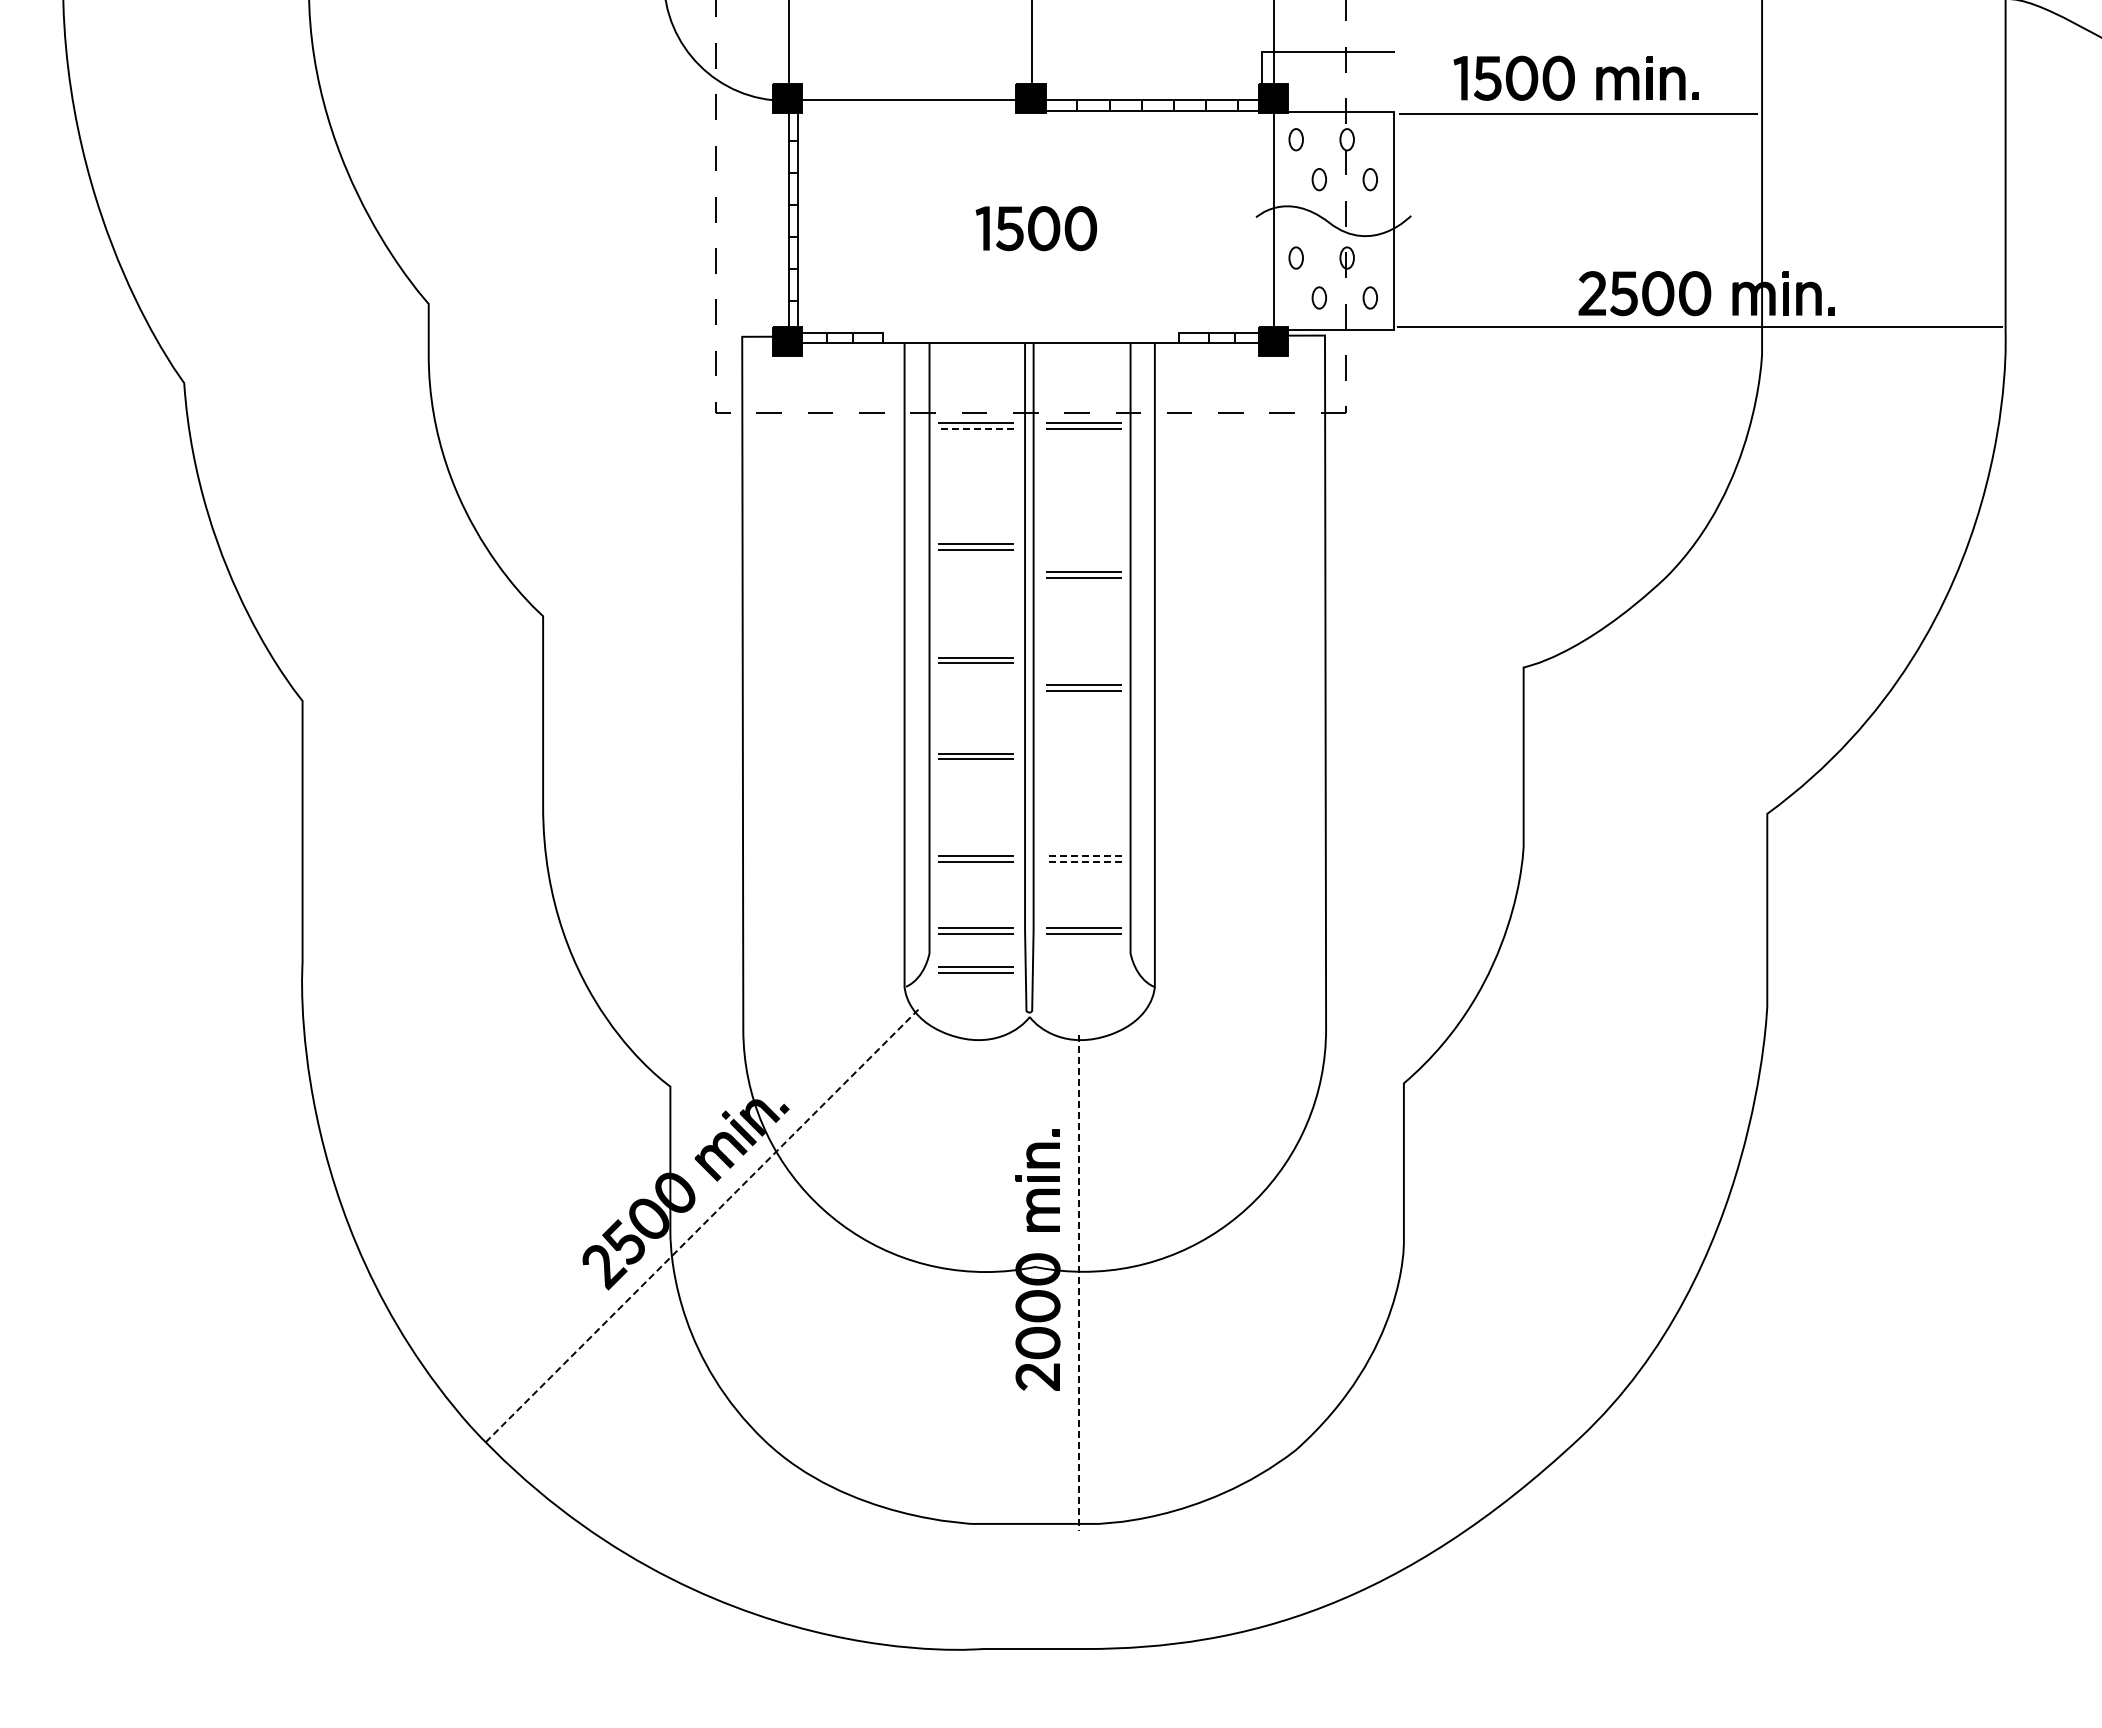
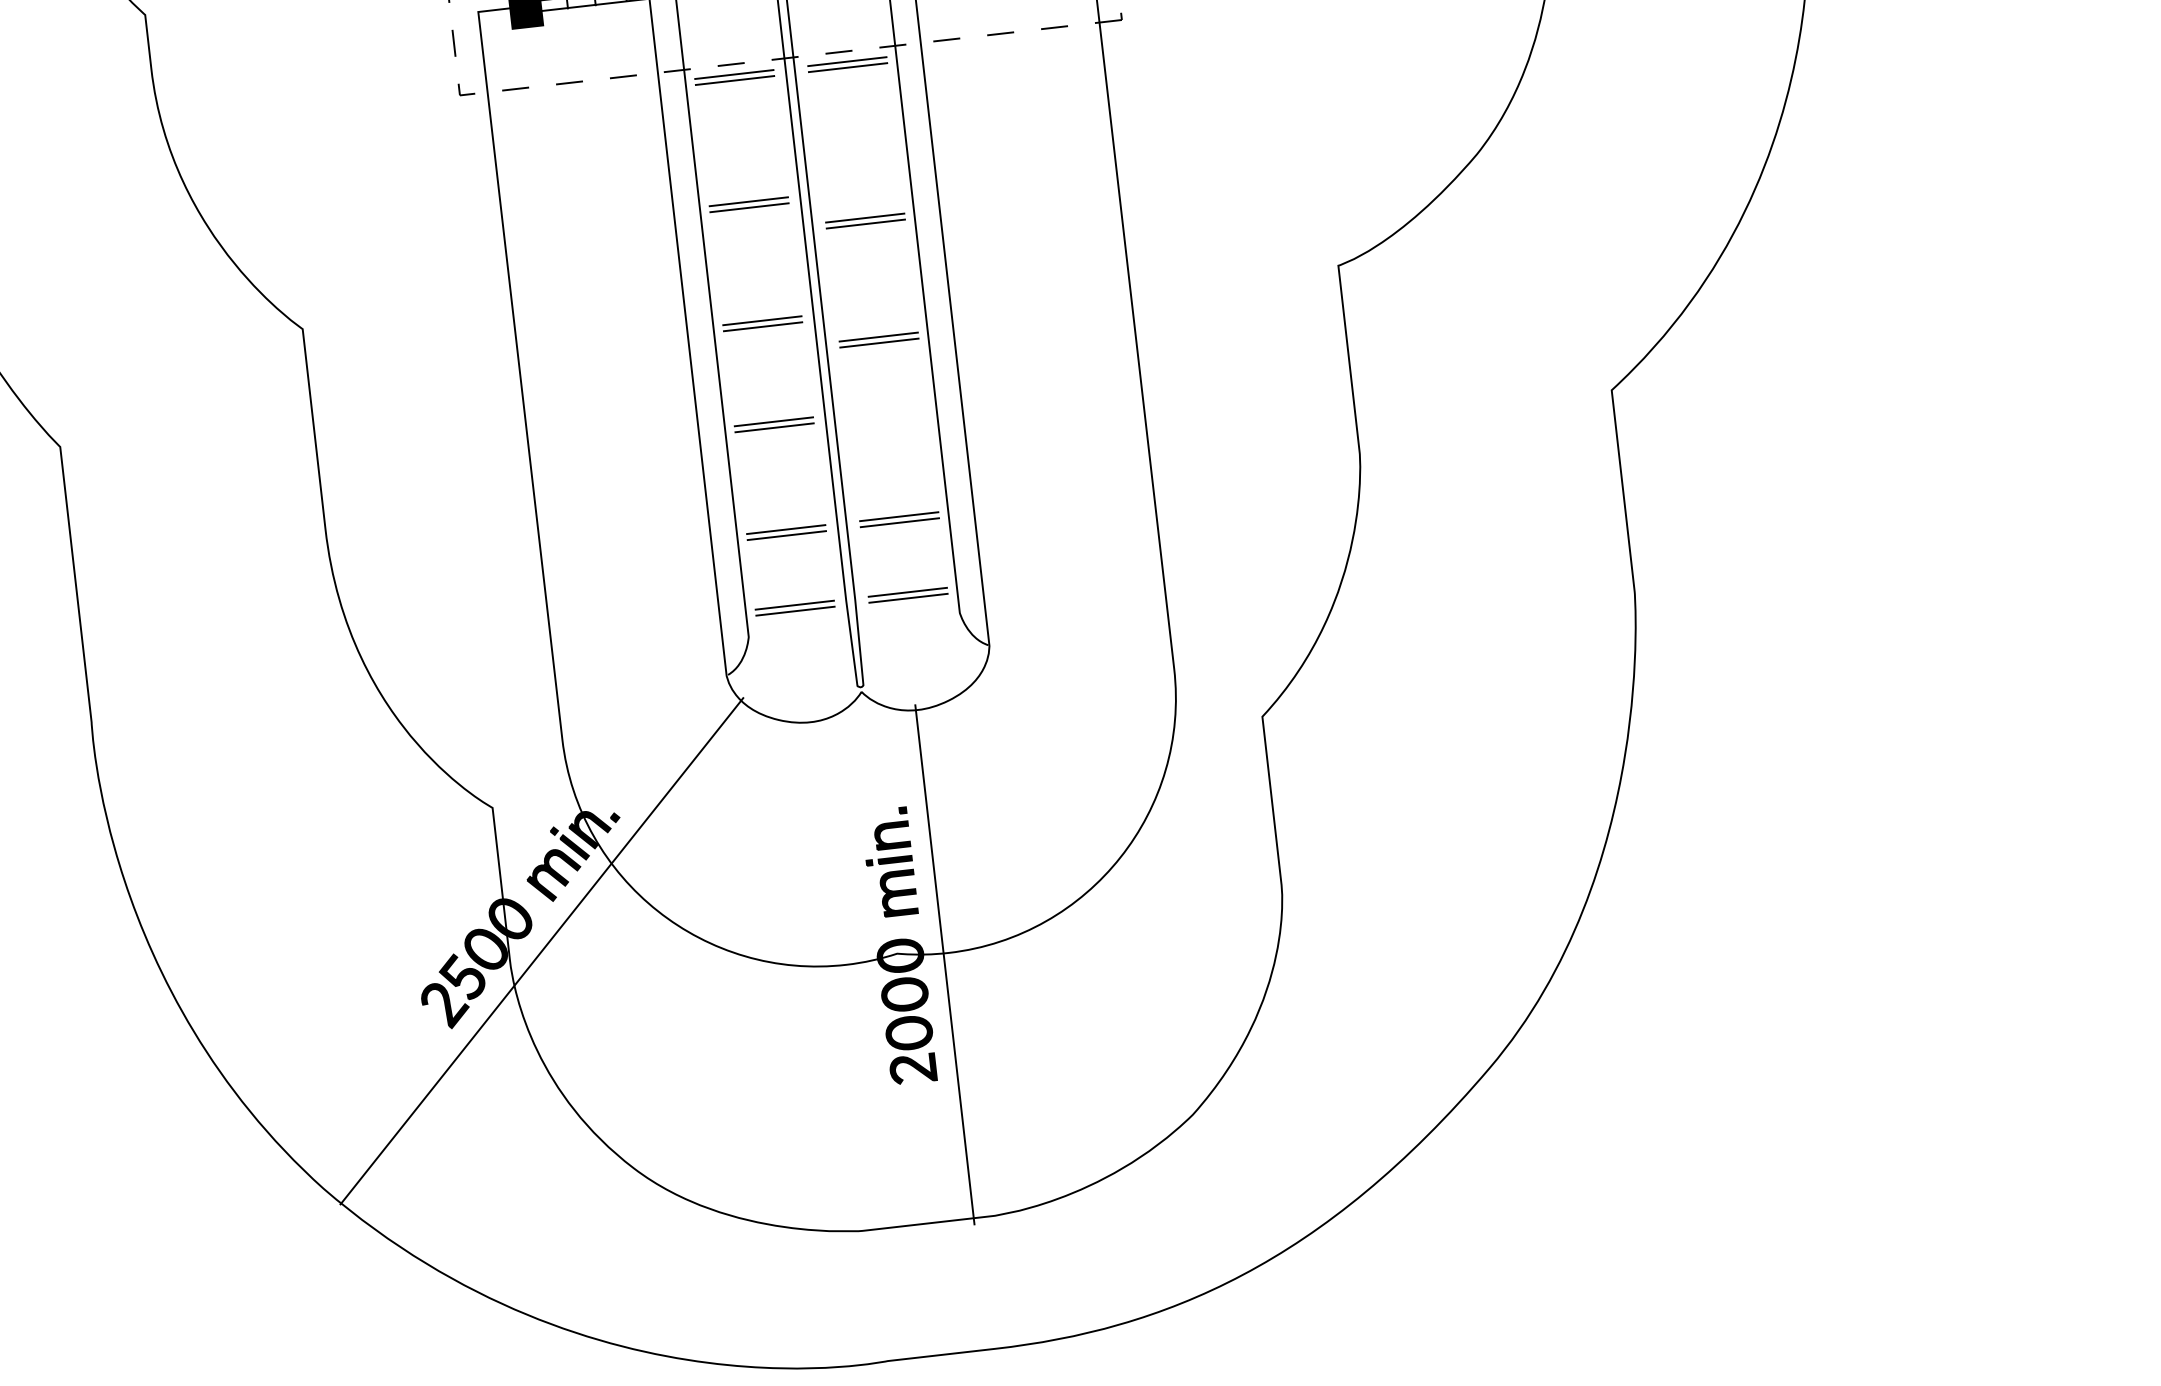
line: (975, 428) -> (734, 80), dashed -> solid
line: (1083, 856) -> (898, 516), dashed -> solid
line: (1083, 862) -> (899, 523), dashed -> solid
part: (975, 969) -> (798, 648), removed
line: (701, 1226) -> (542, 951), dashed -> solid
line: (1078, 1283) -> (944, 965), dashed -> solid

